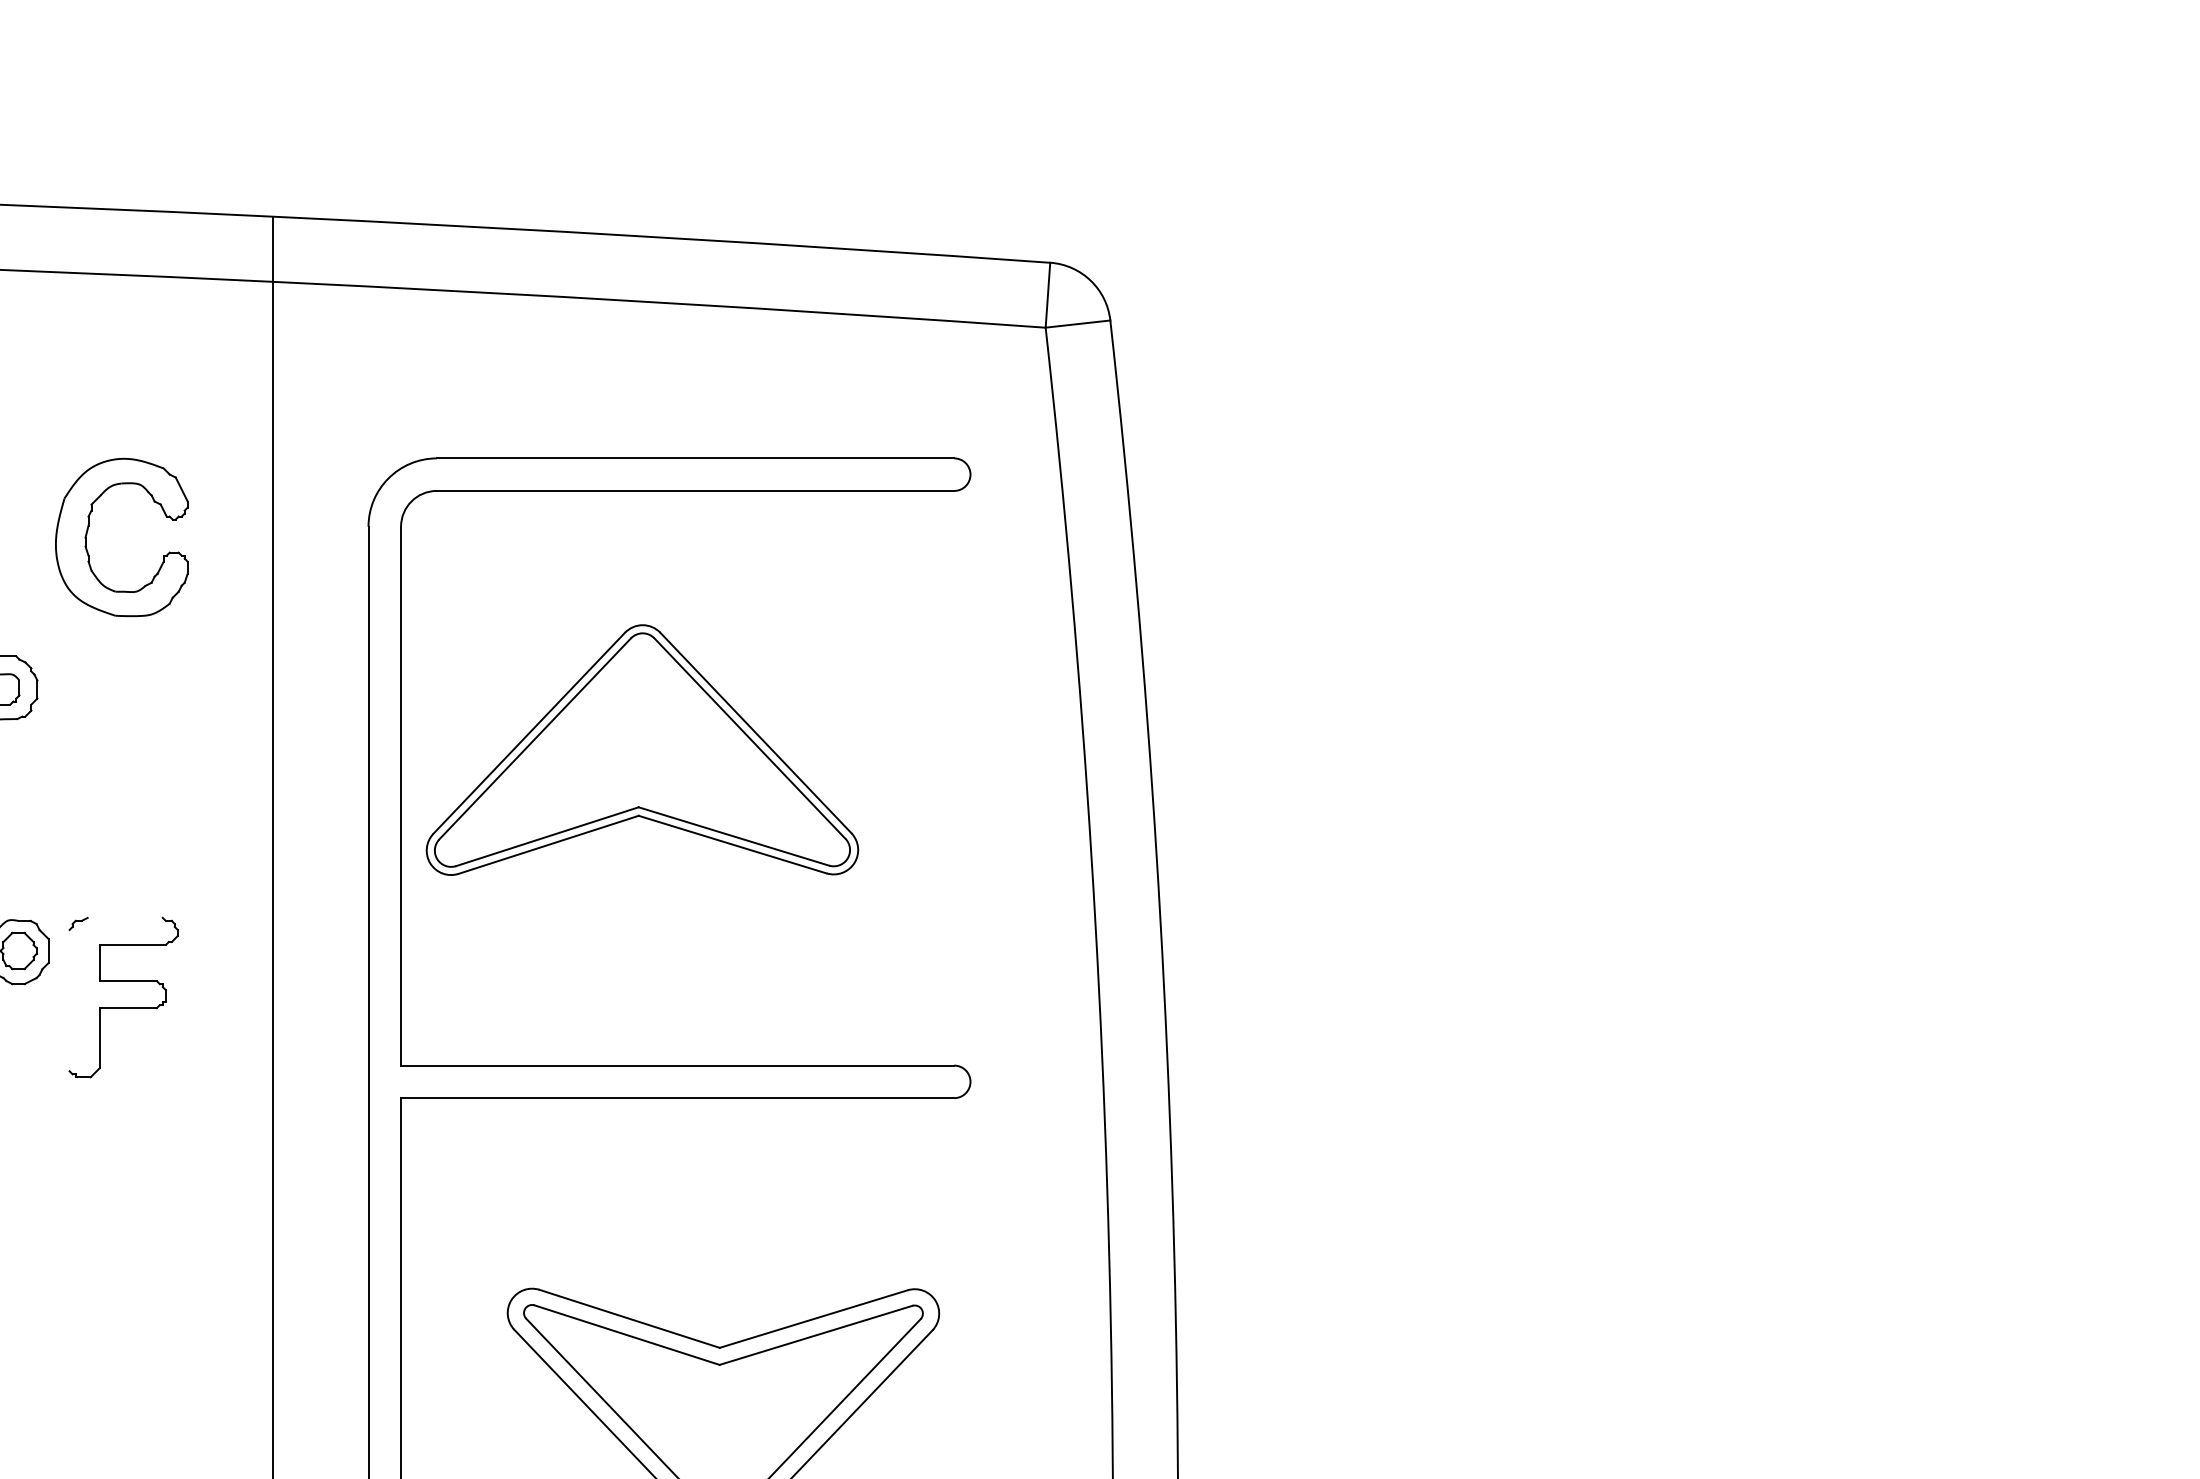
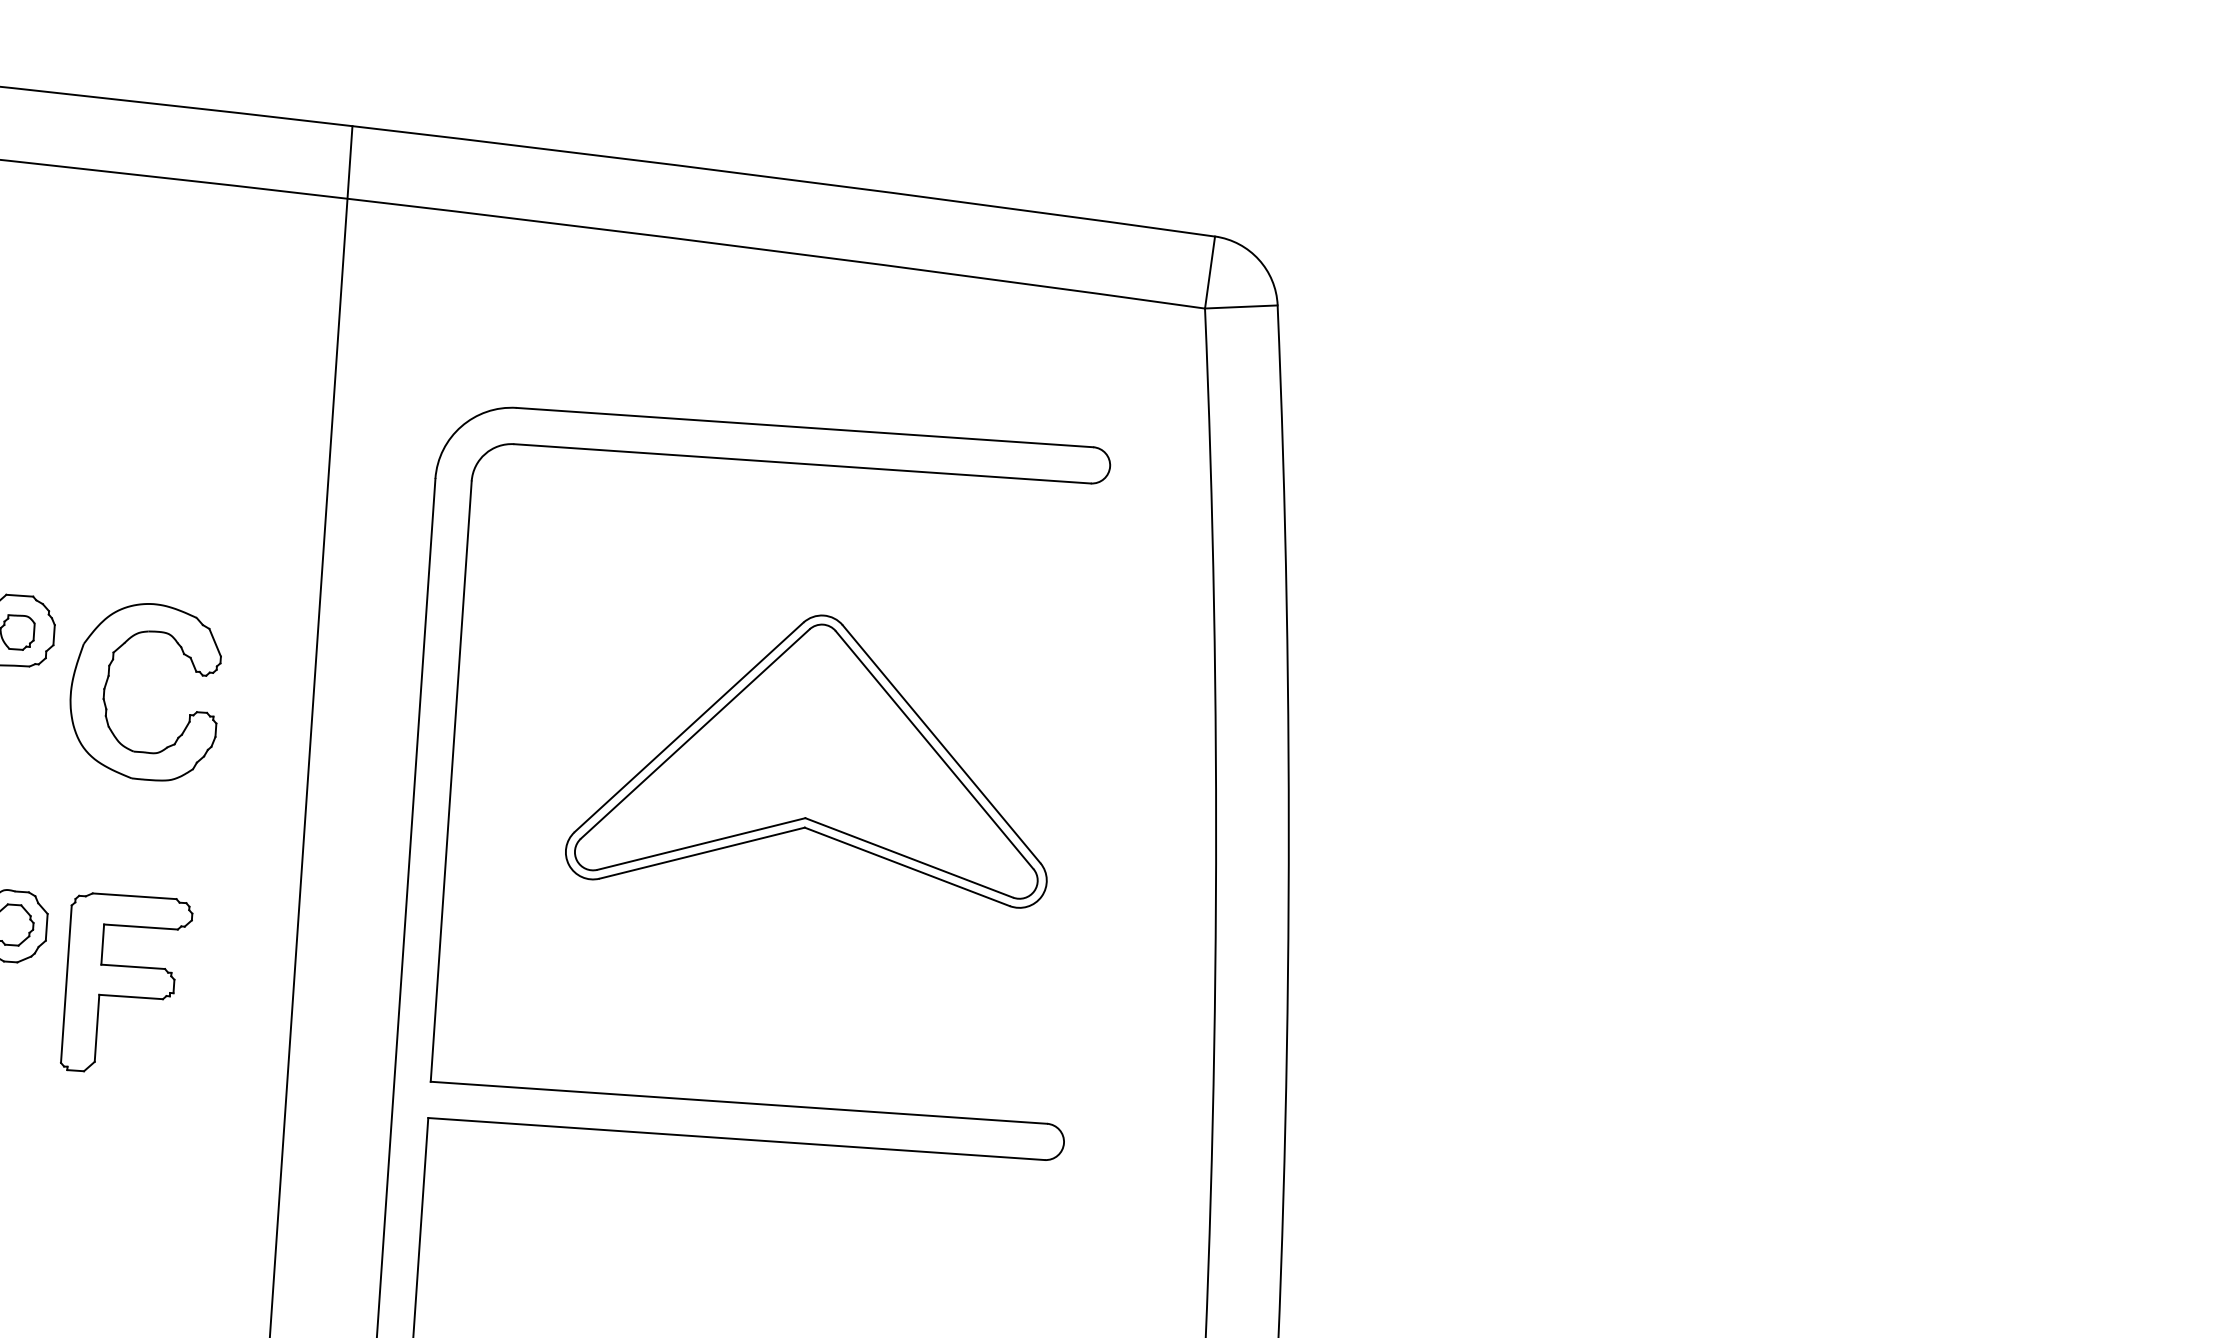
part: (89, 526) -> (109, 676), moved
part: (642, 749) -> (814, 754), moved
line: (124, 917) -> (133, 895), added
line: (69, 1000) -> (66, 984), added

